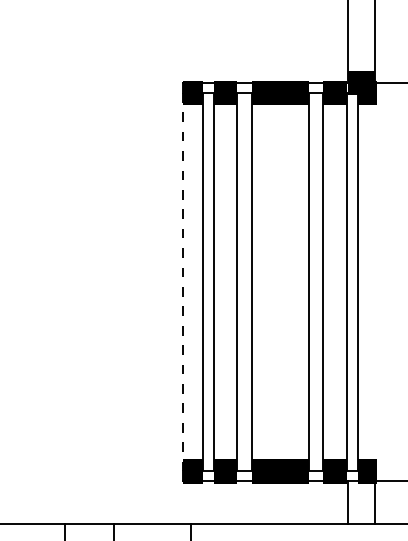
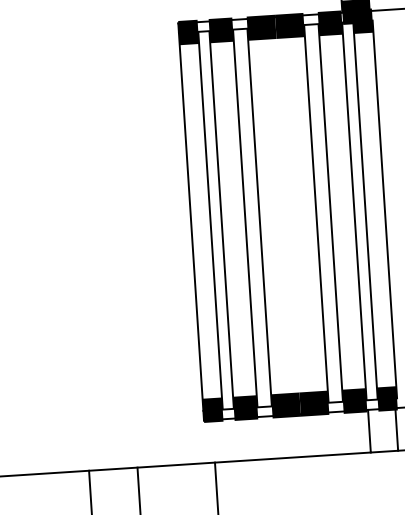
line: (183, 281) -> (191, 221), dashed -> solid
line: (377, 281) -> (385, 208), added

